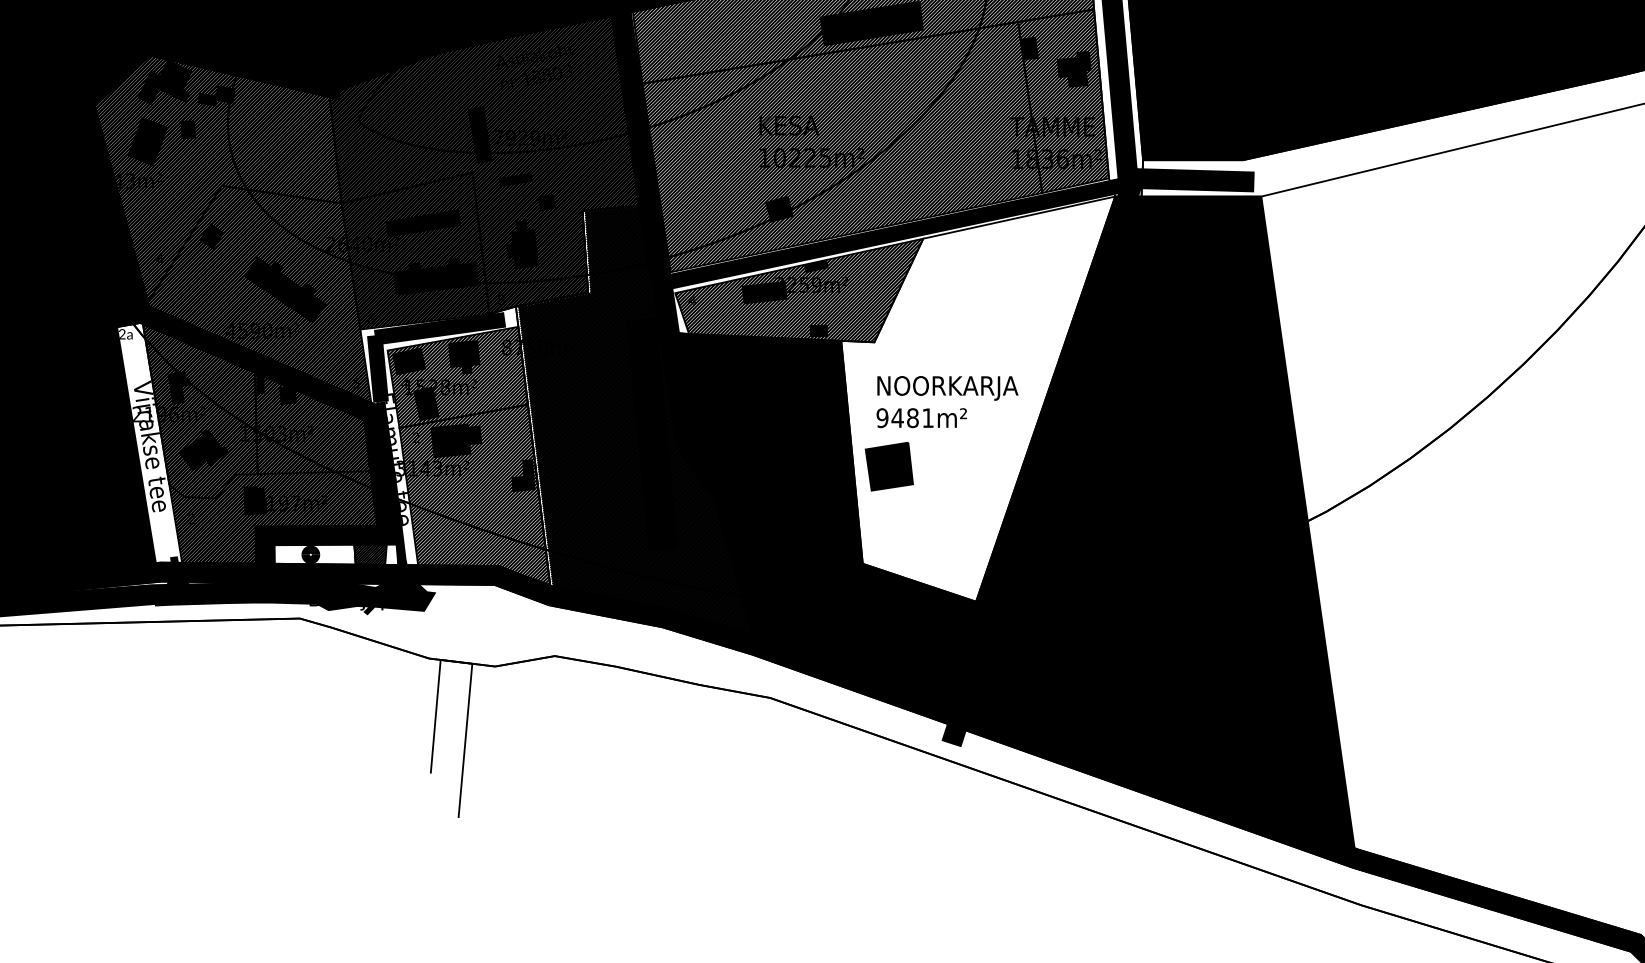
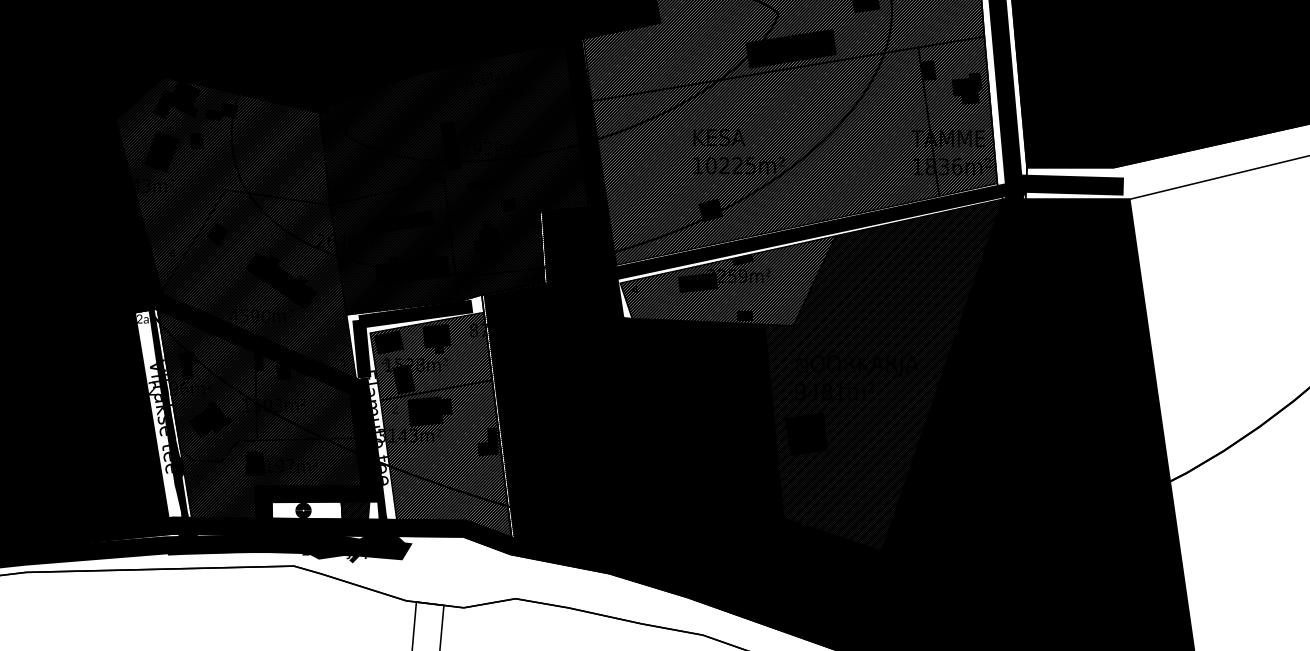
hatch: (977, 398) -> (883, 374), added
fill: (160, 450) -> (172, 420), added

